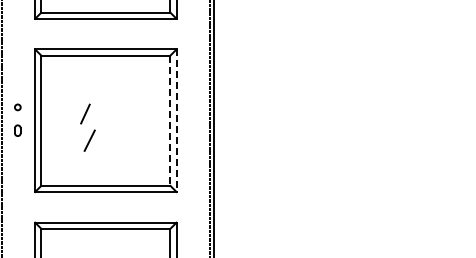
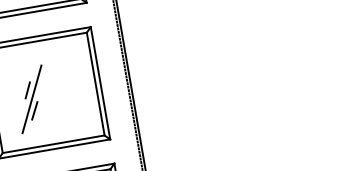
line: (170, 121) -> (95, 84), dashed -> solid
line: (176, 121) -> (100, 83), dashed -> solid
line: (88, 125) -> (31, 99), added

